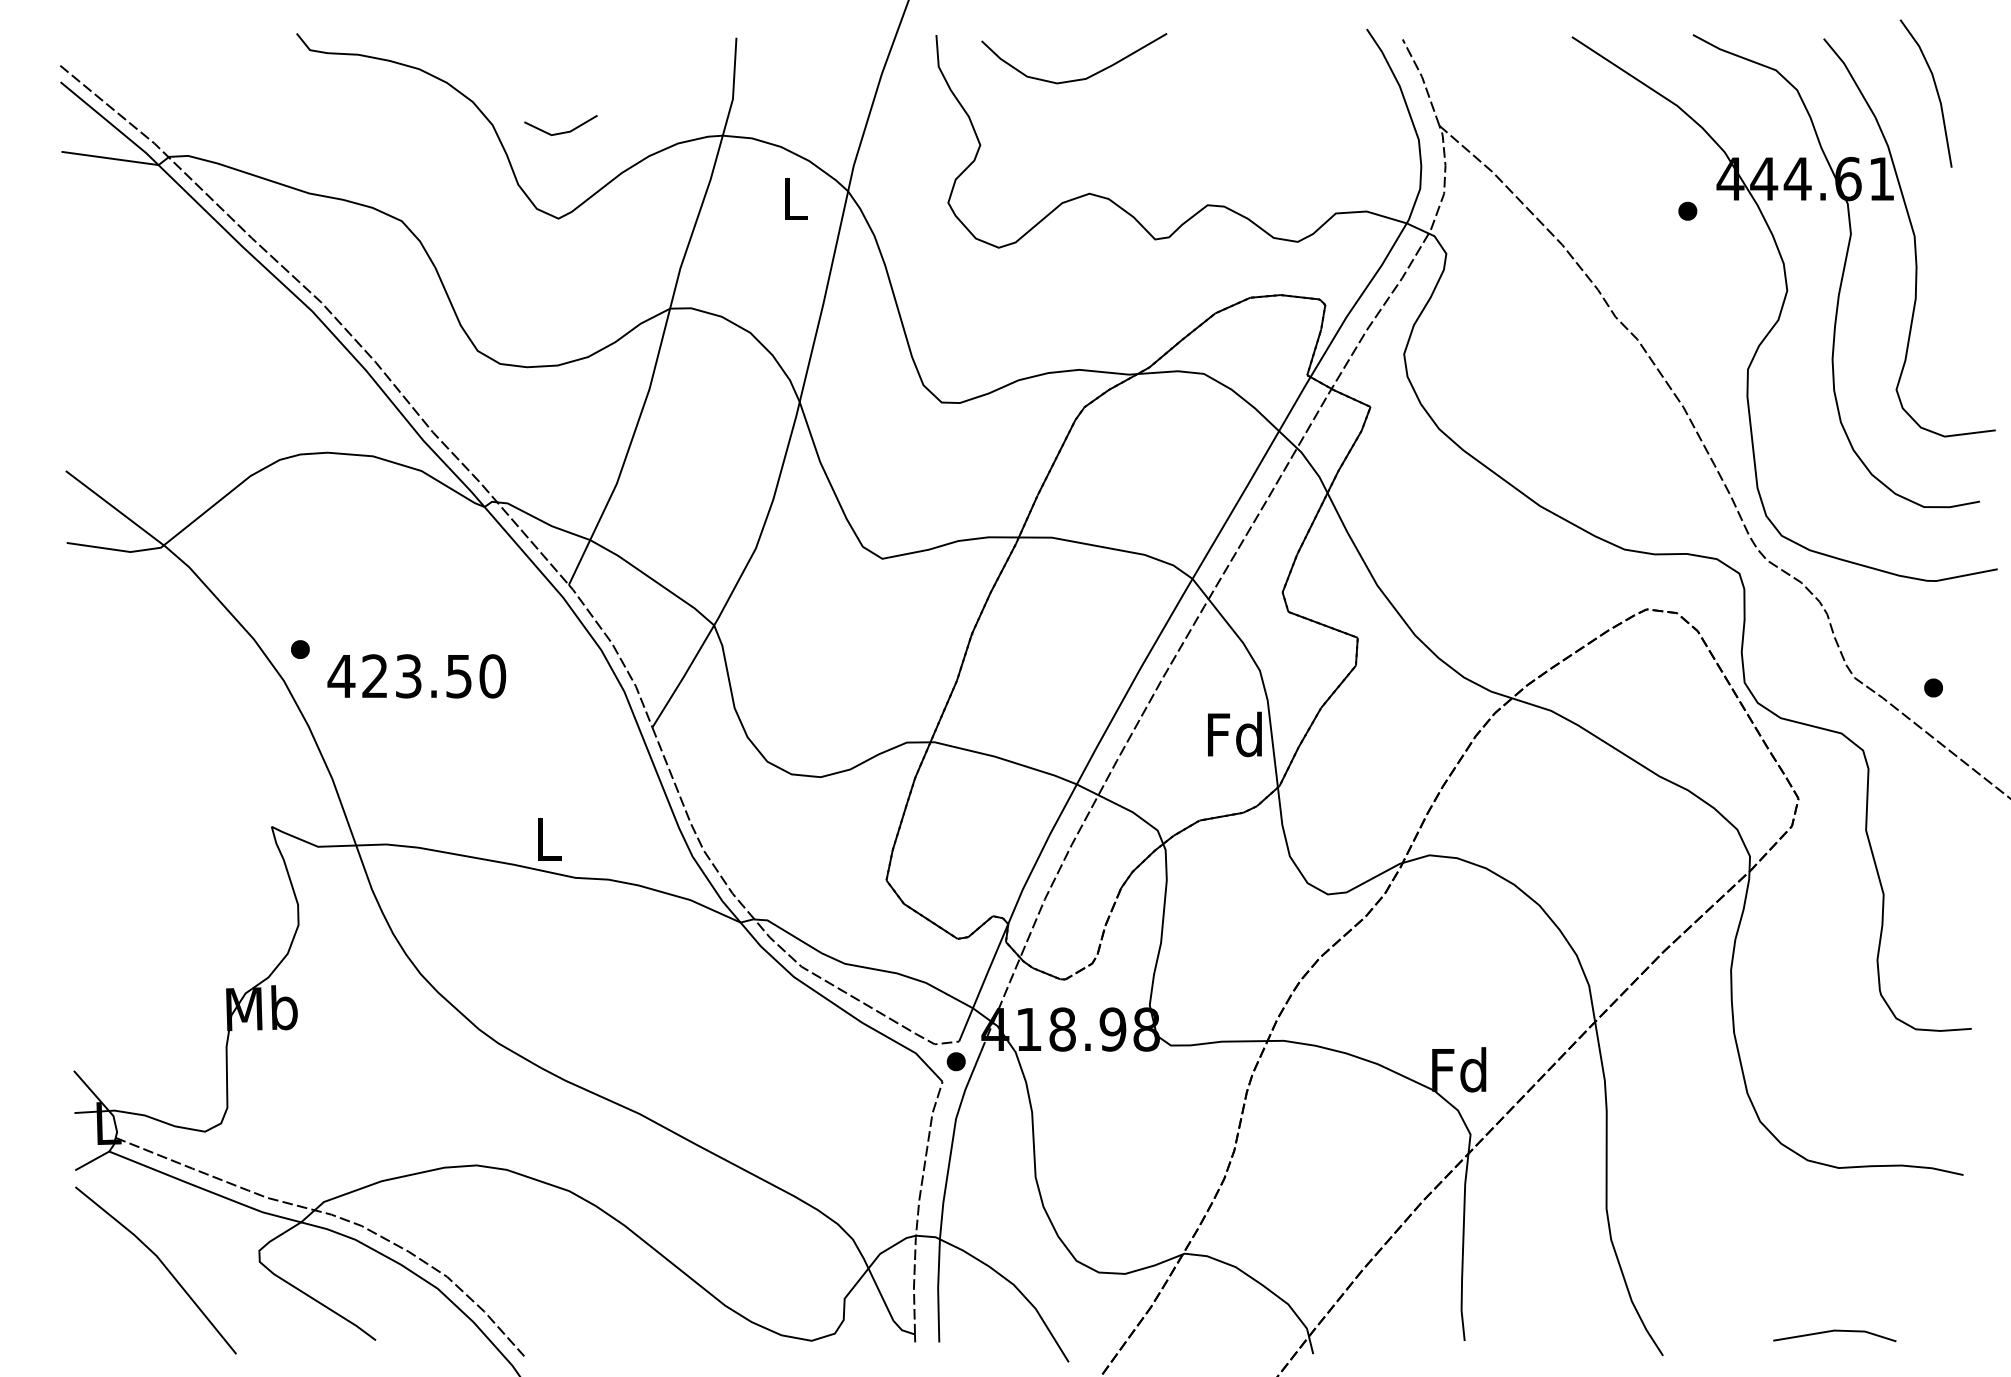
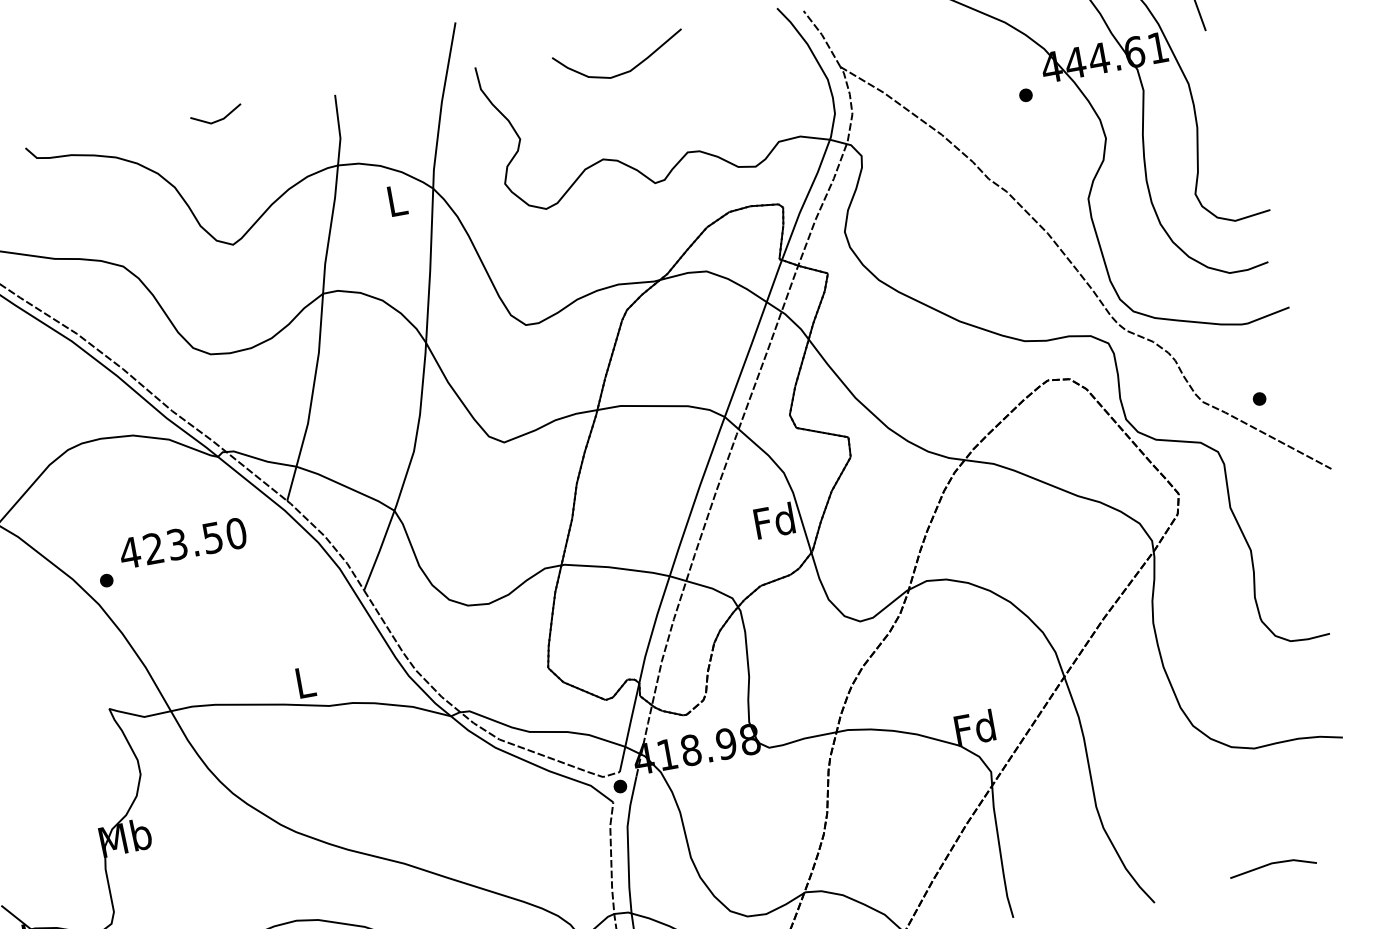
curve: (1080, 78) -> (626, 71), moved
line: (560, 132) -> (217, 120), moved
text: (416, 676) -> (182, 543), moved

